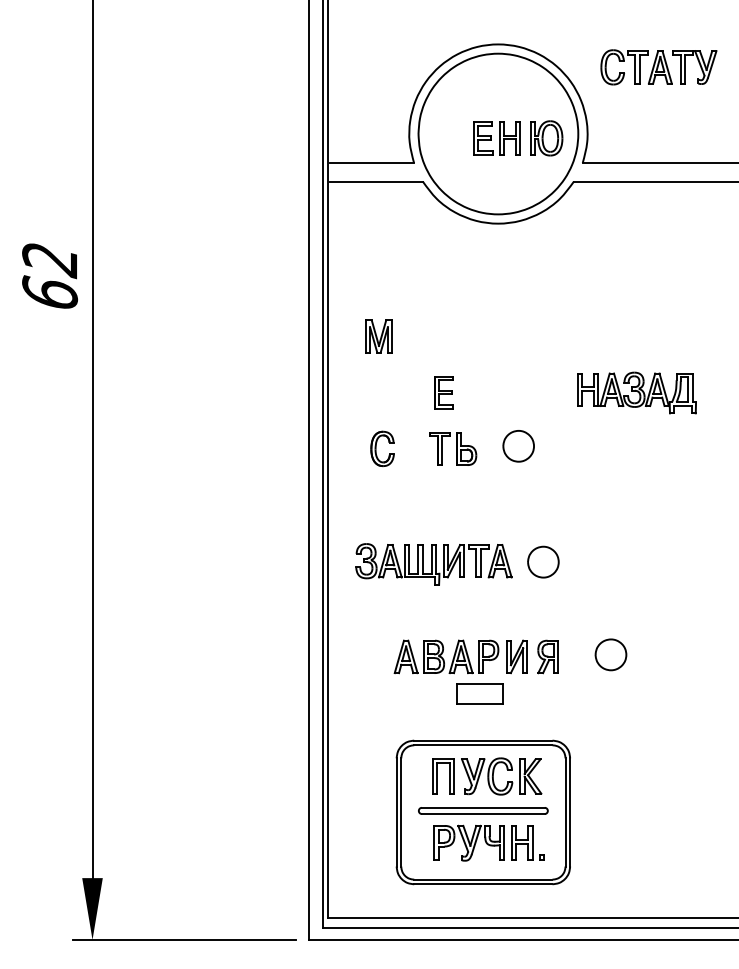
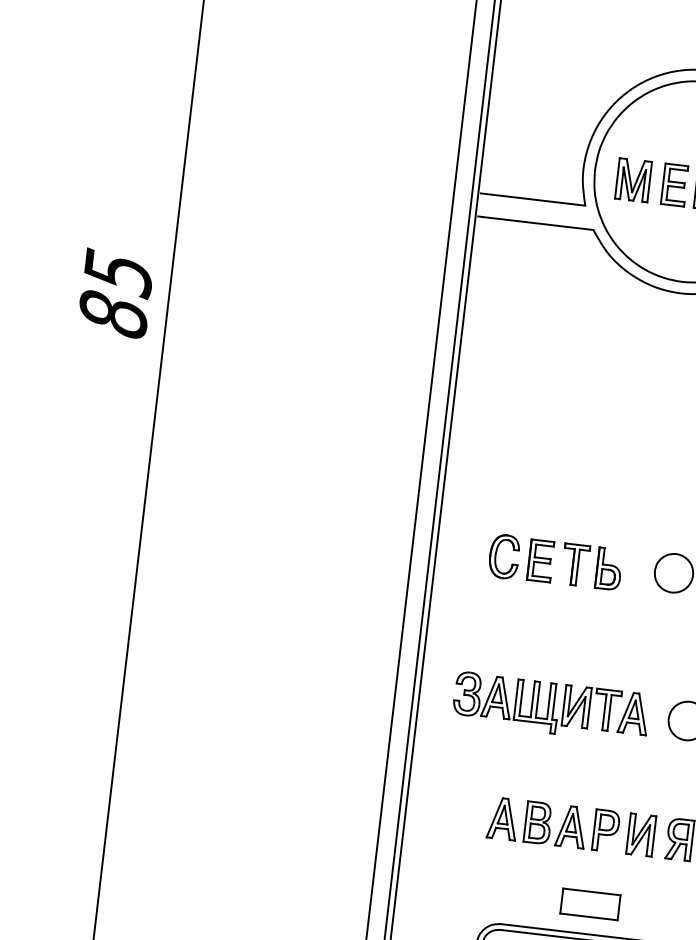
text: (50, 276) -> (116, 293), 62 -> 85
part: (378, 336) -> (632, 180), moved
part: (443, 392) -> (540, 560), moved
part: (479, 693) -> (589, 904), moved

